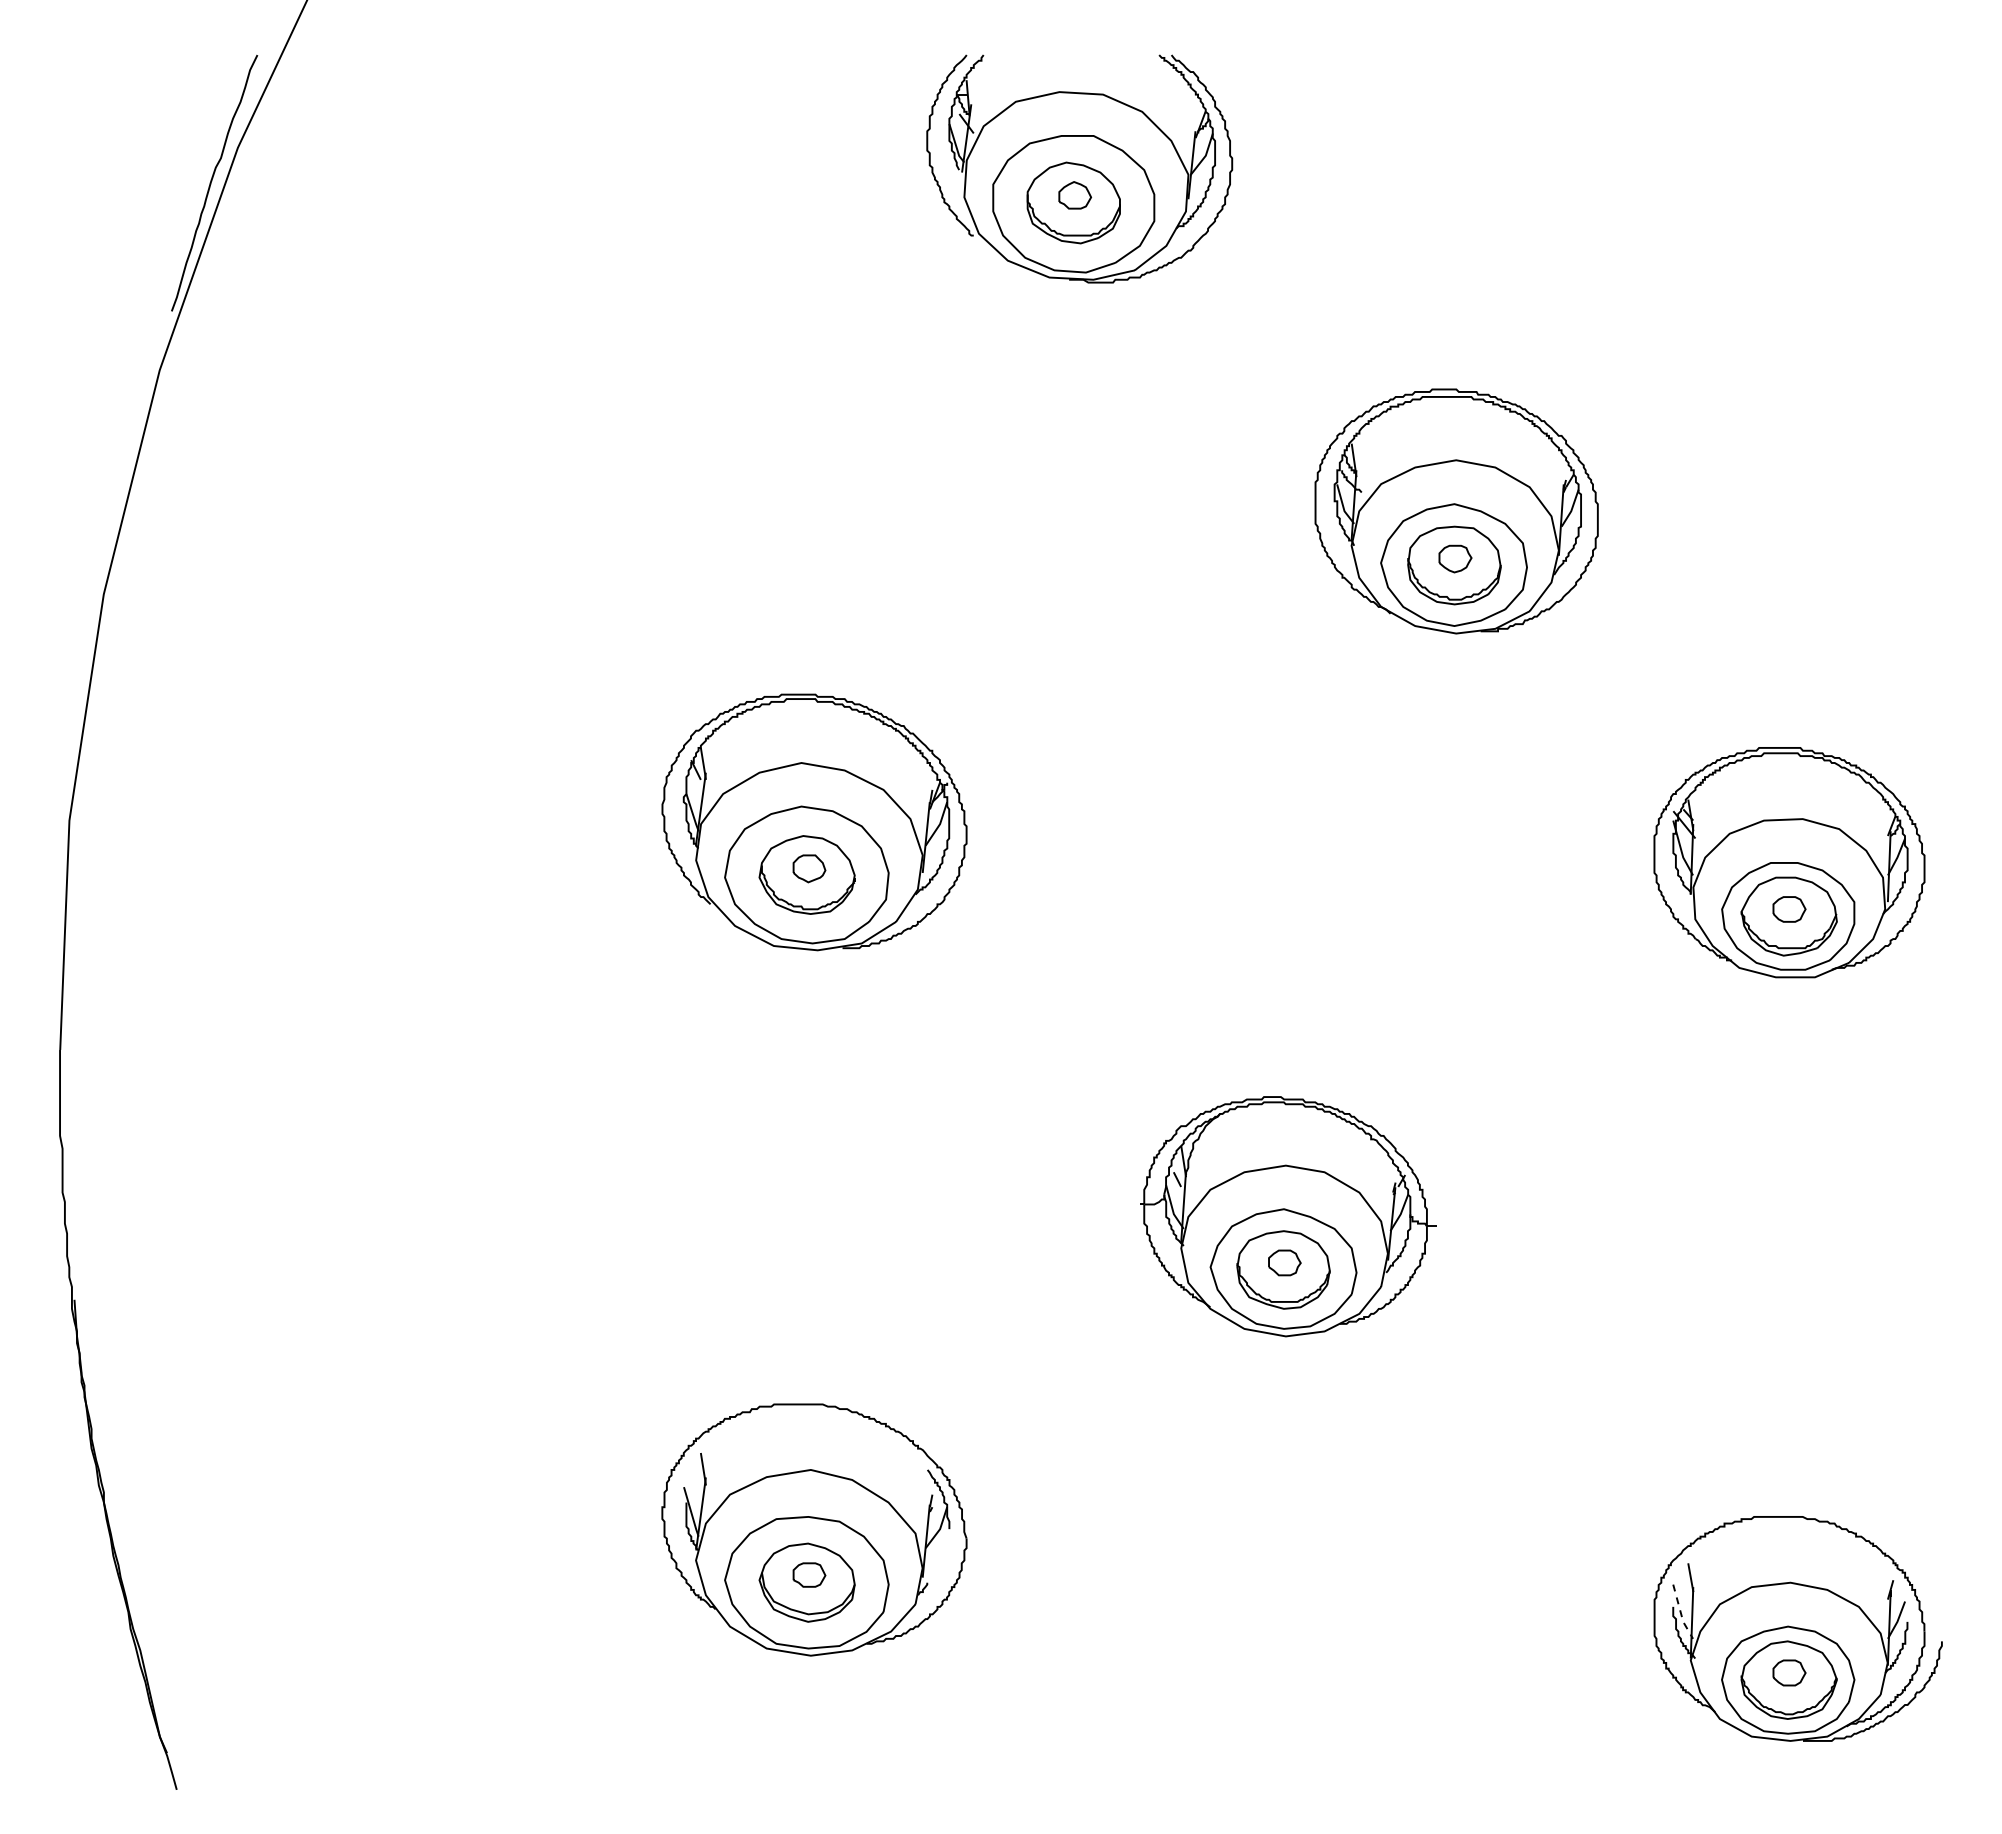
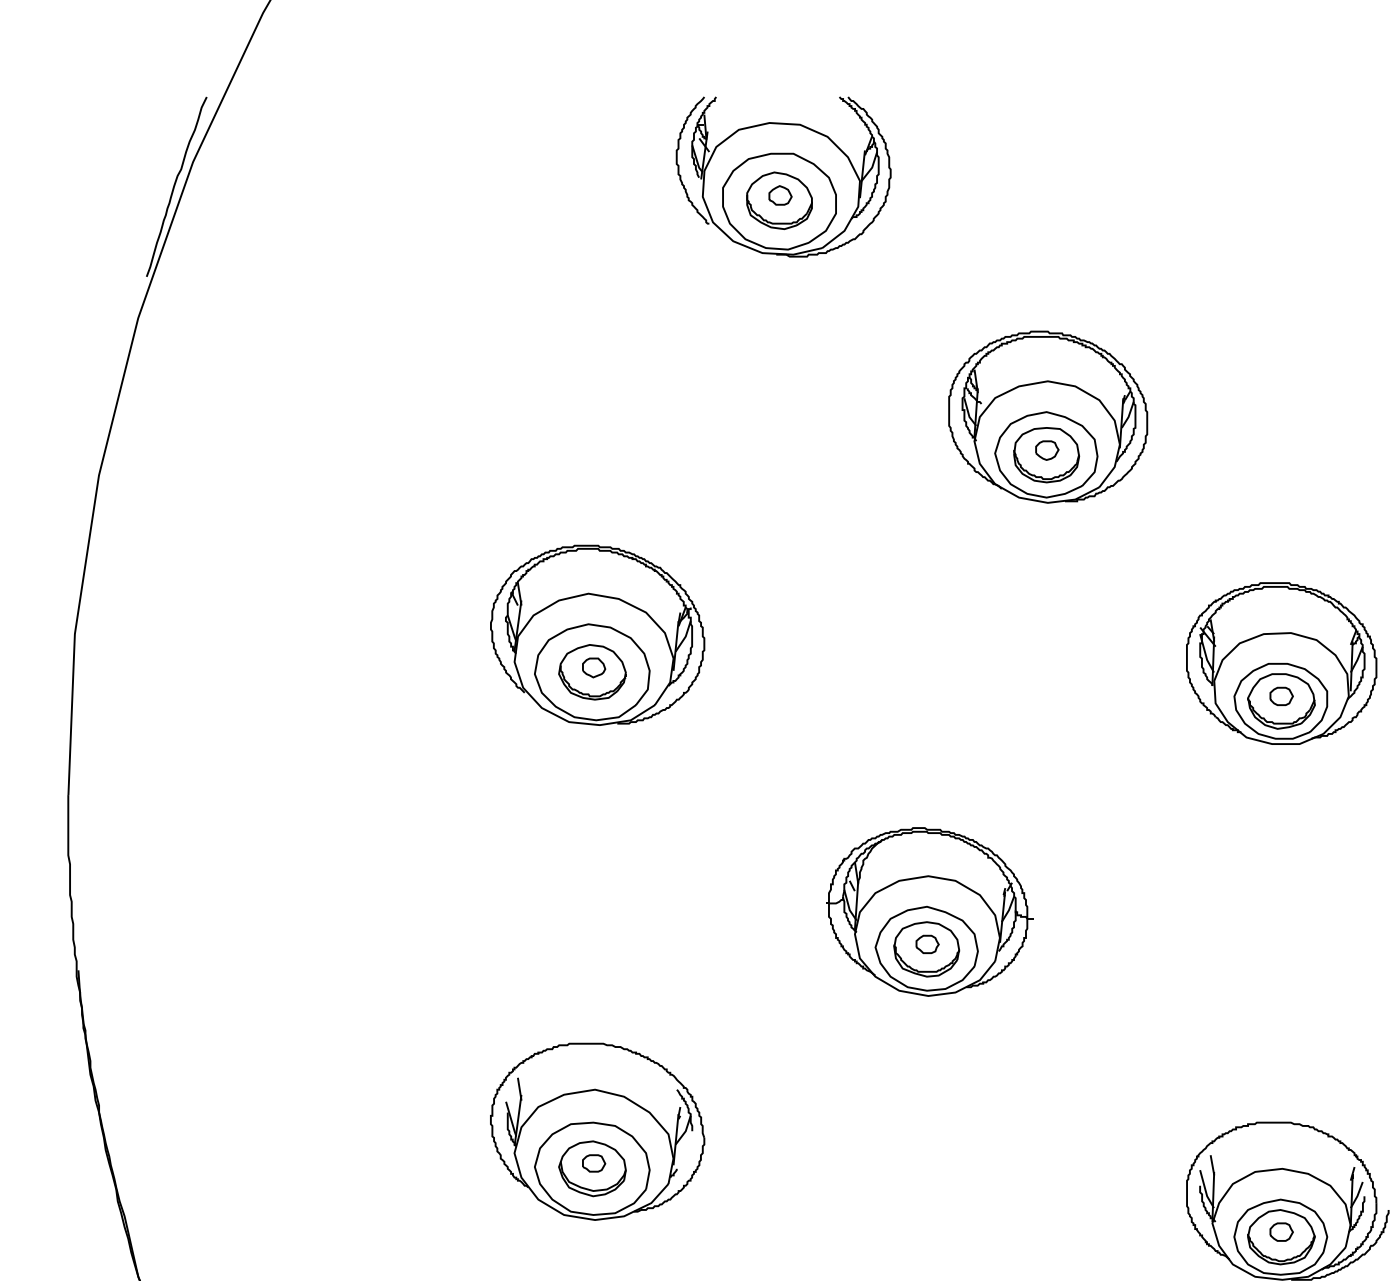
line: (1680, 1613) -> (1205, 1190), dashed -> solid

